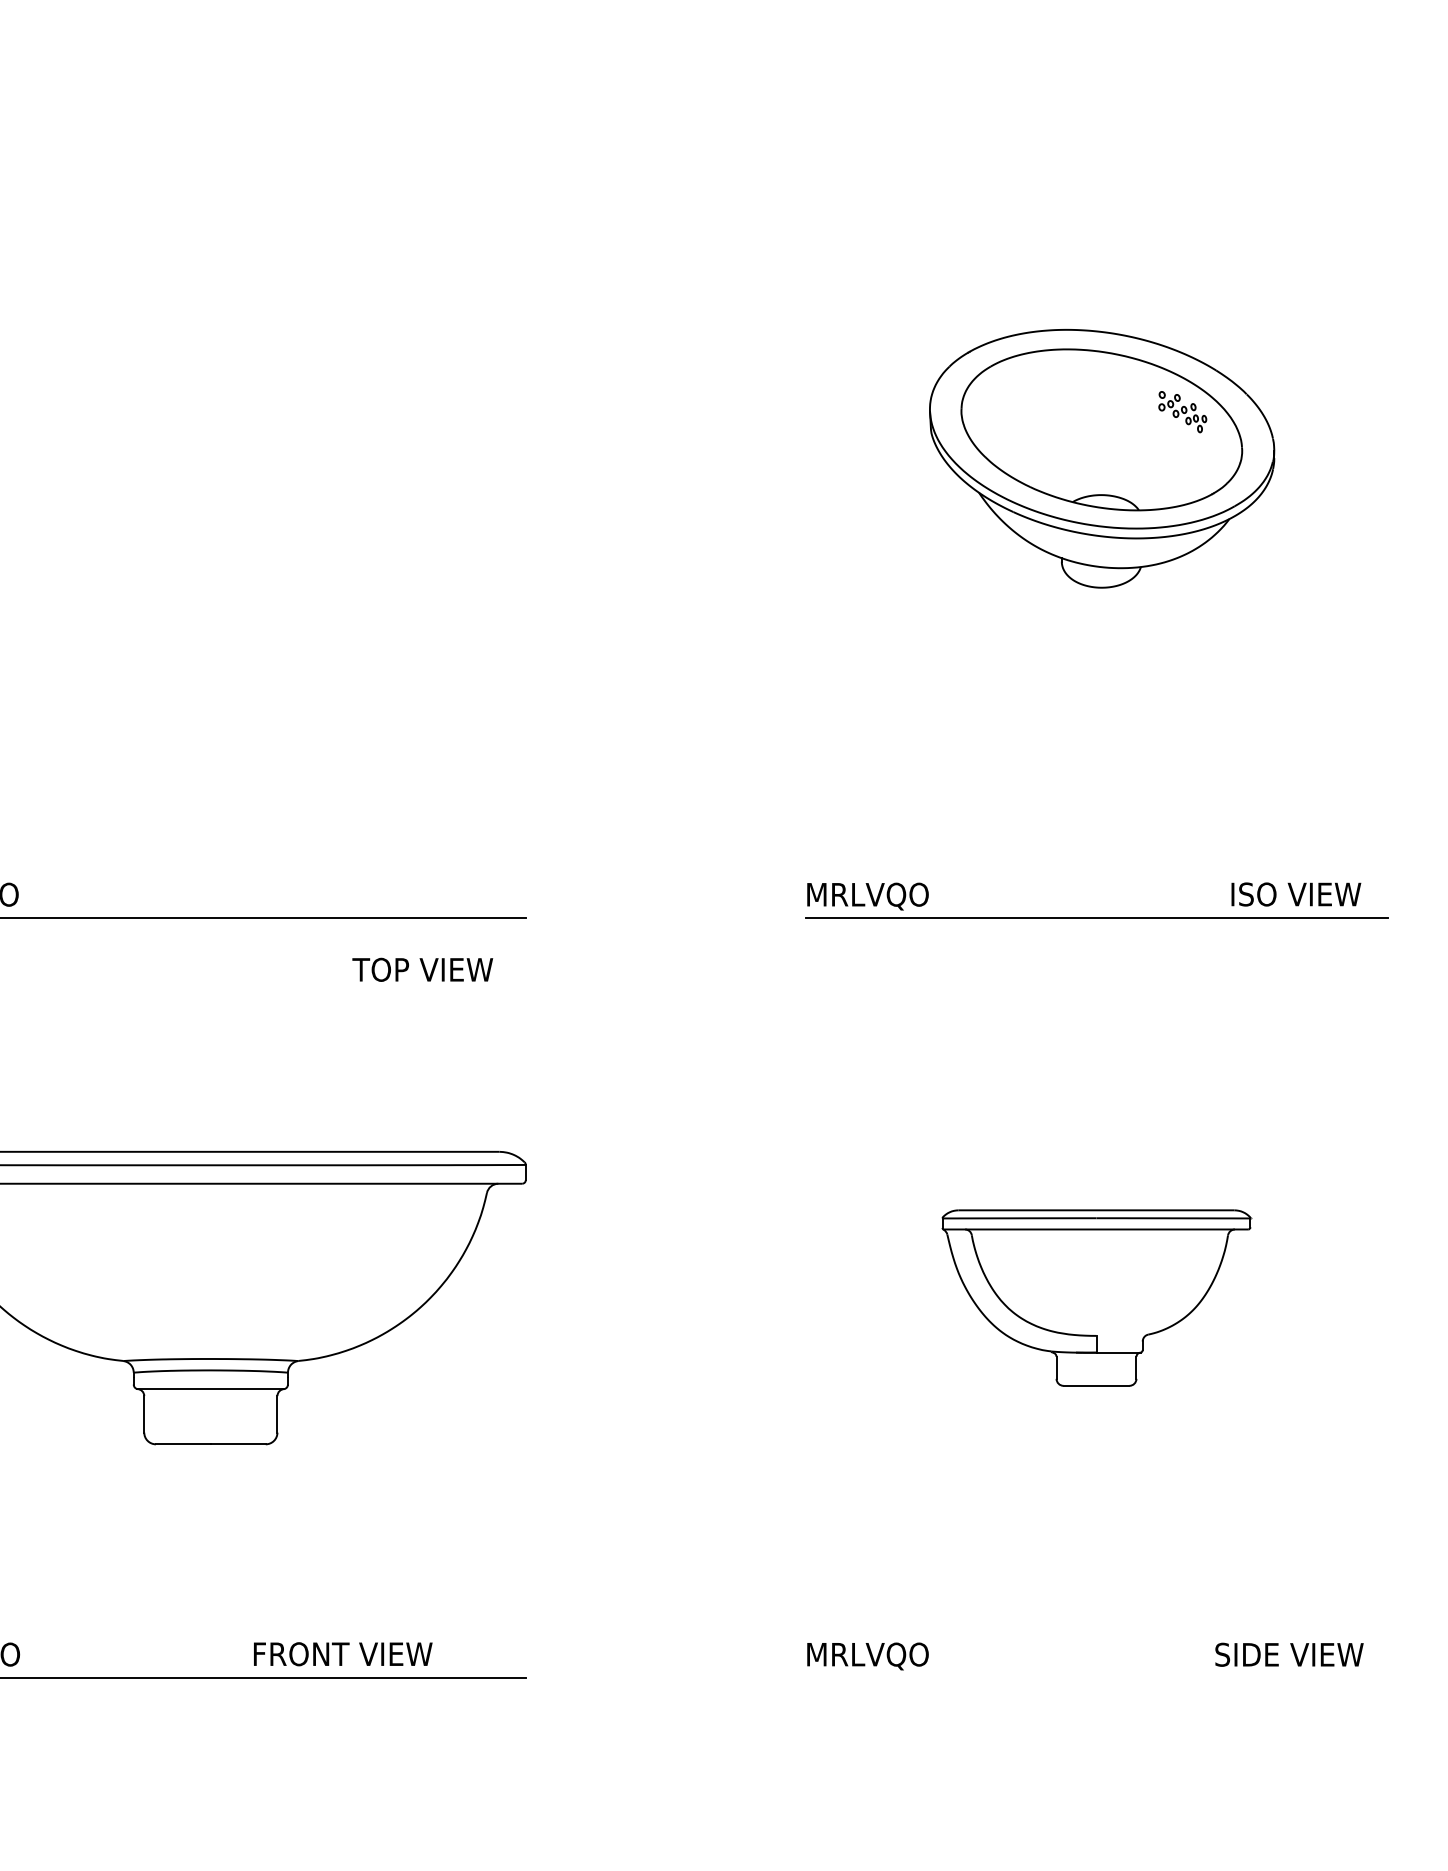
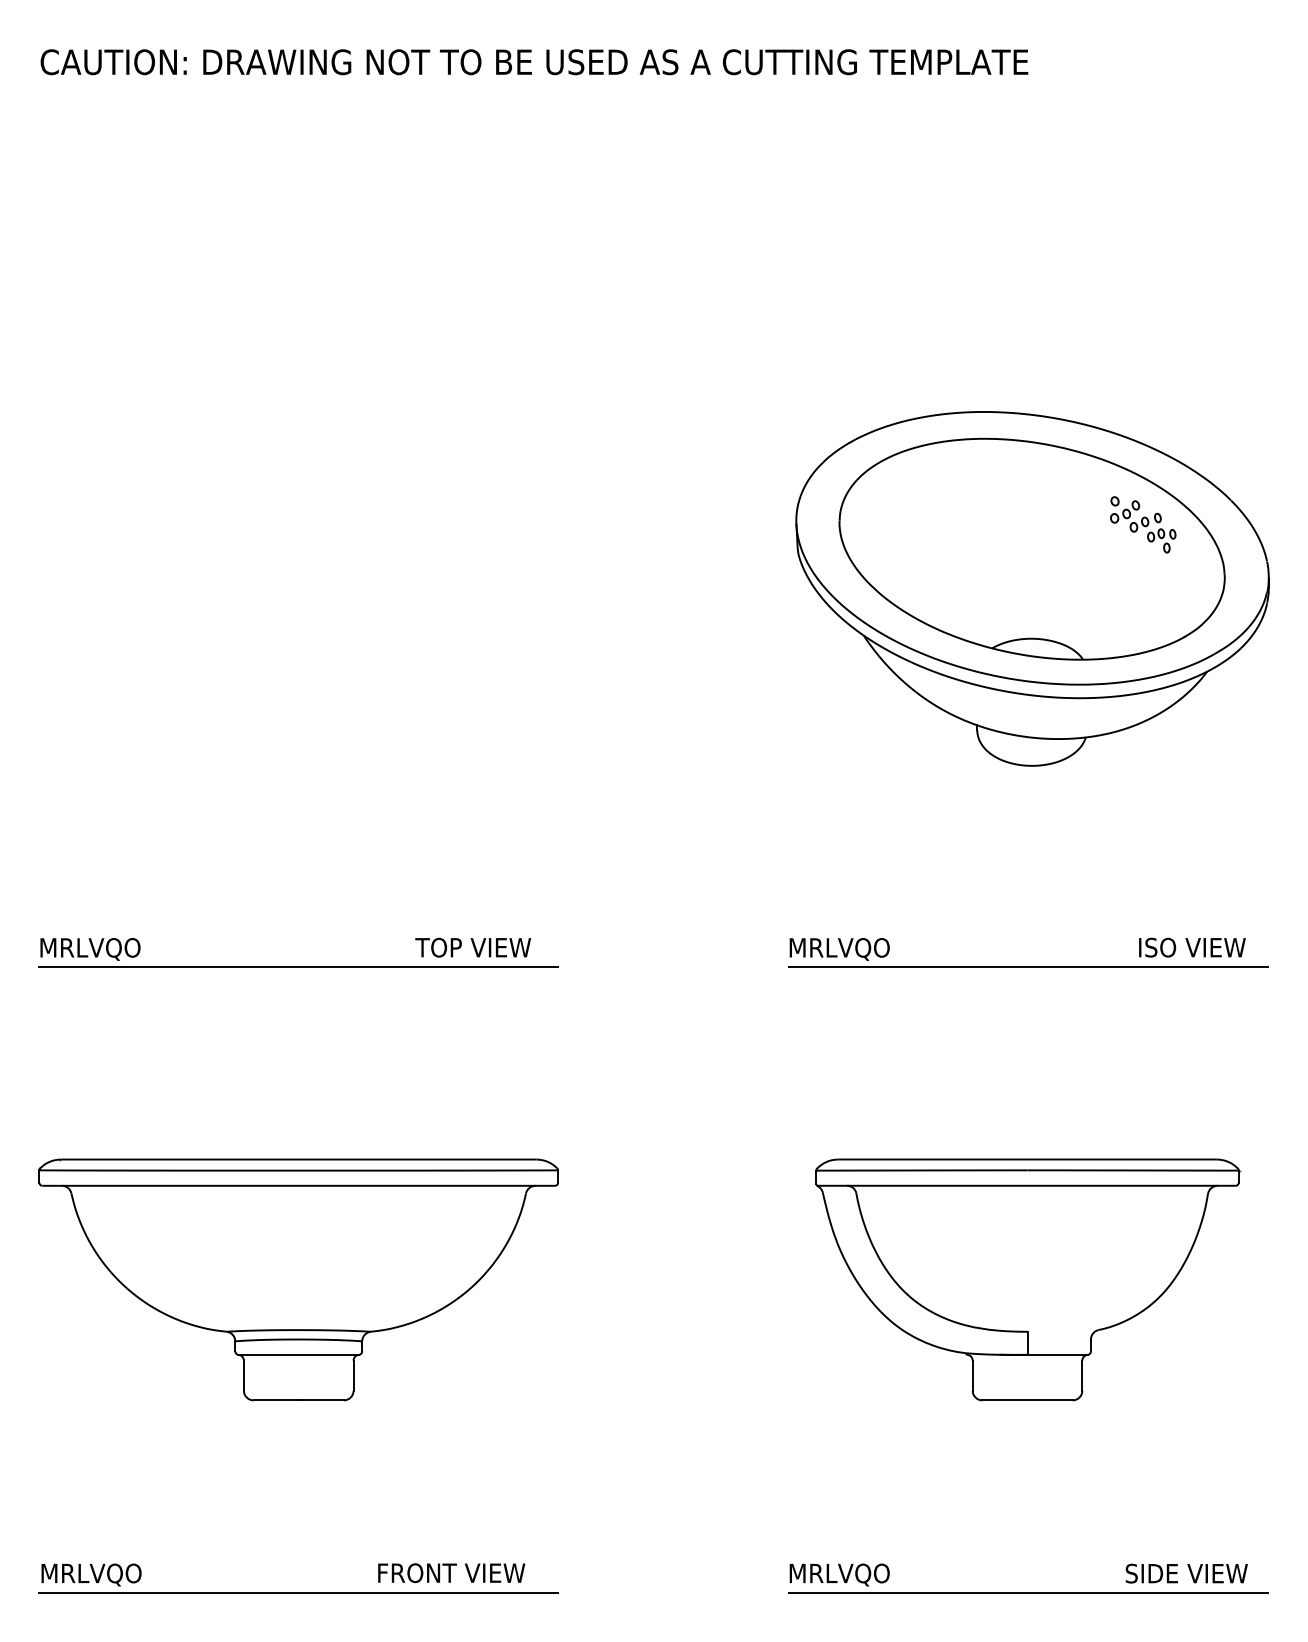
part: (1102, 458) -> (1032, 588), size x1.67
text: (423, 969) -> (473, 947), moved
part: (1097, 1297) -> (1028, 1279), size x1.67
text: (342, 1654) -> (451, 1573), moved
line: (1096, 1677) -> (1027, 1592), added

